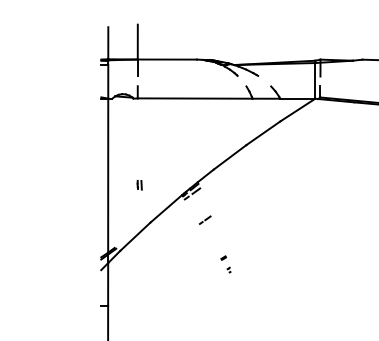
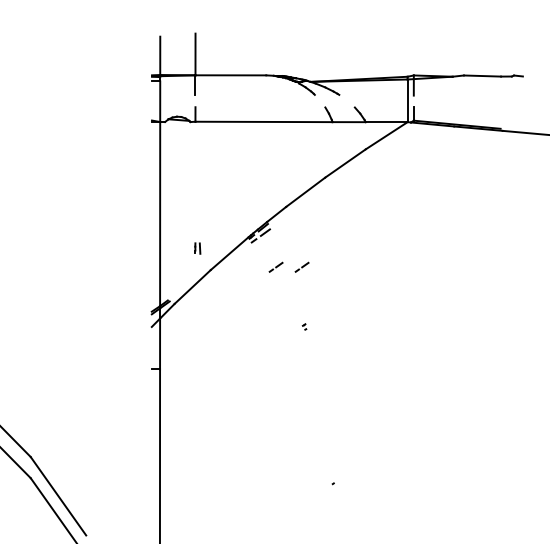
part: (139, 185) -> (197, 248), moved
line: (226, 219) -> (301, 266), added
part: (223, 258) -> (297, 312), removed

